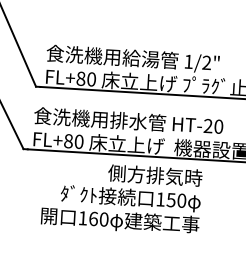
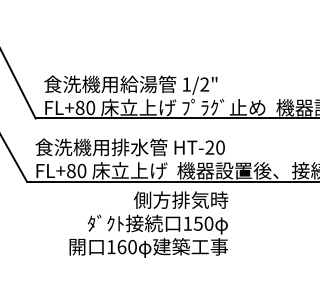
text: (121, 197) -> (148, 224), moved

